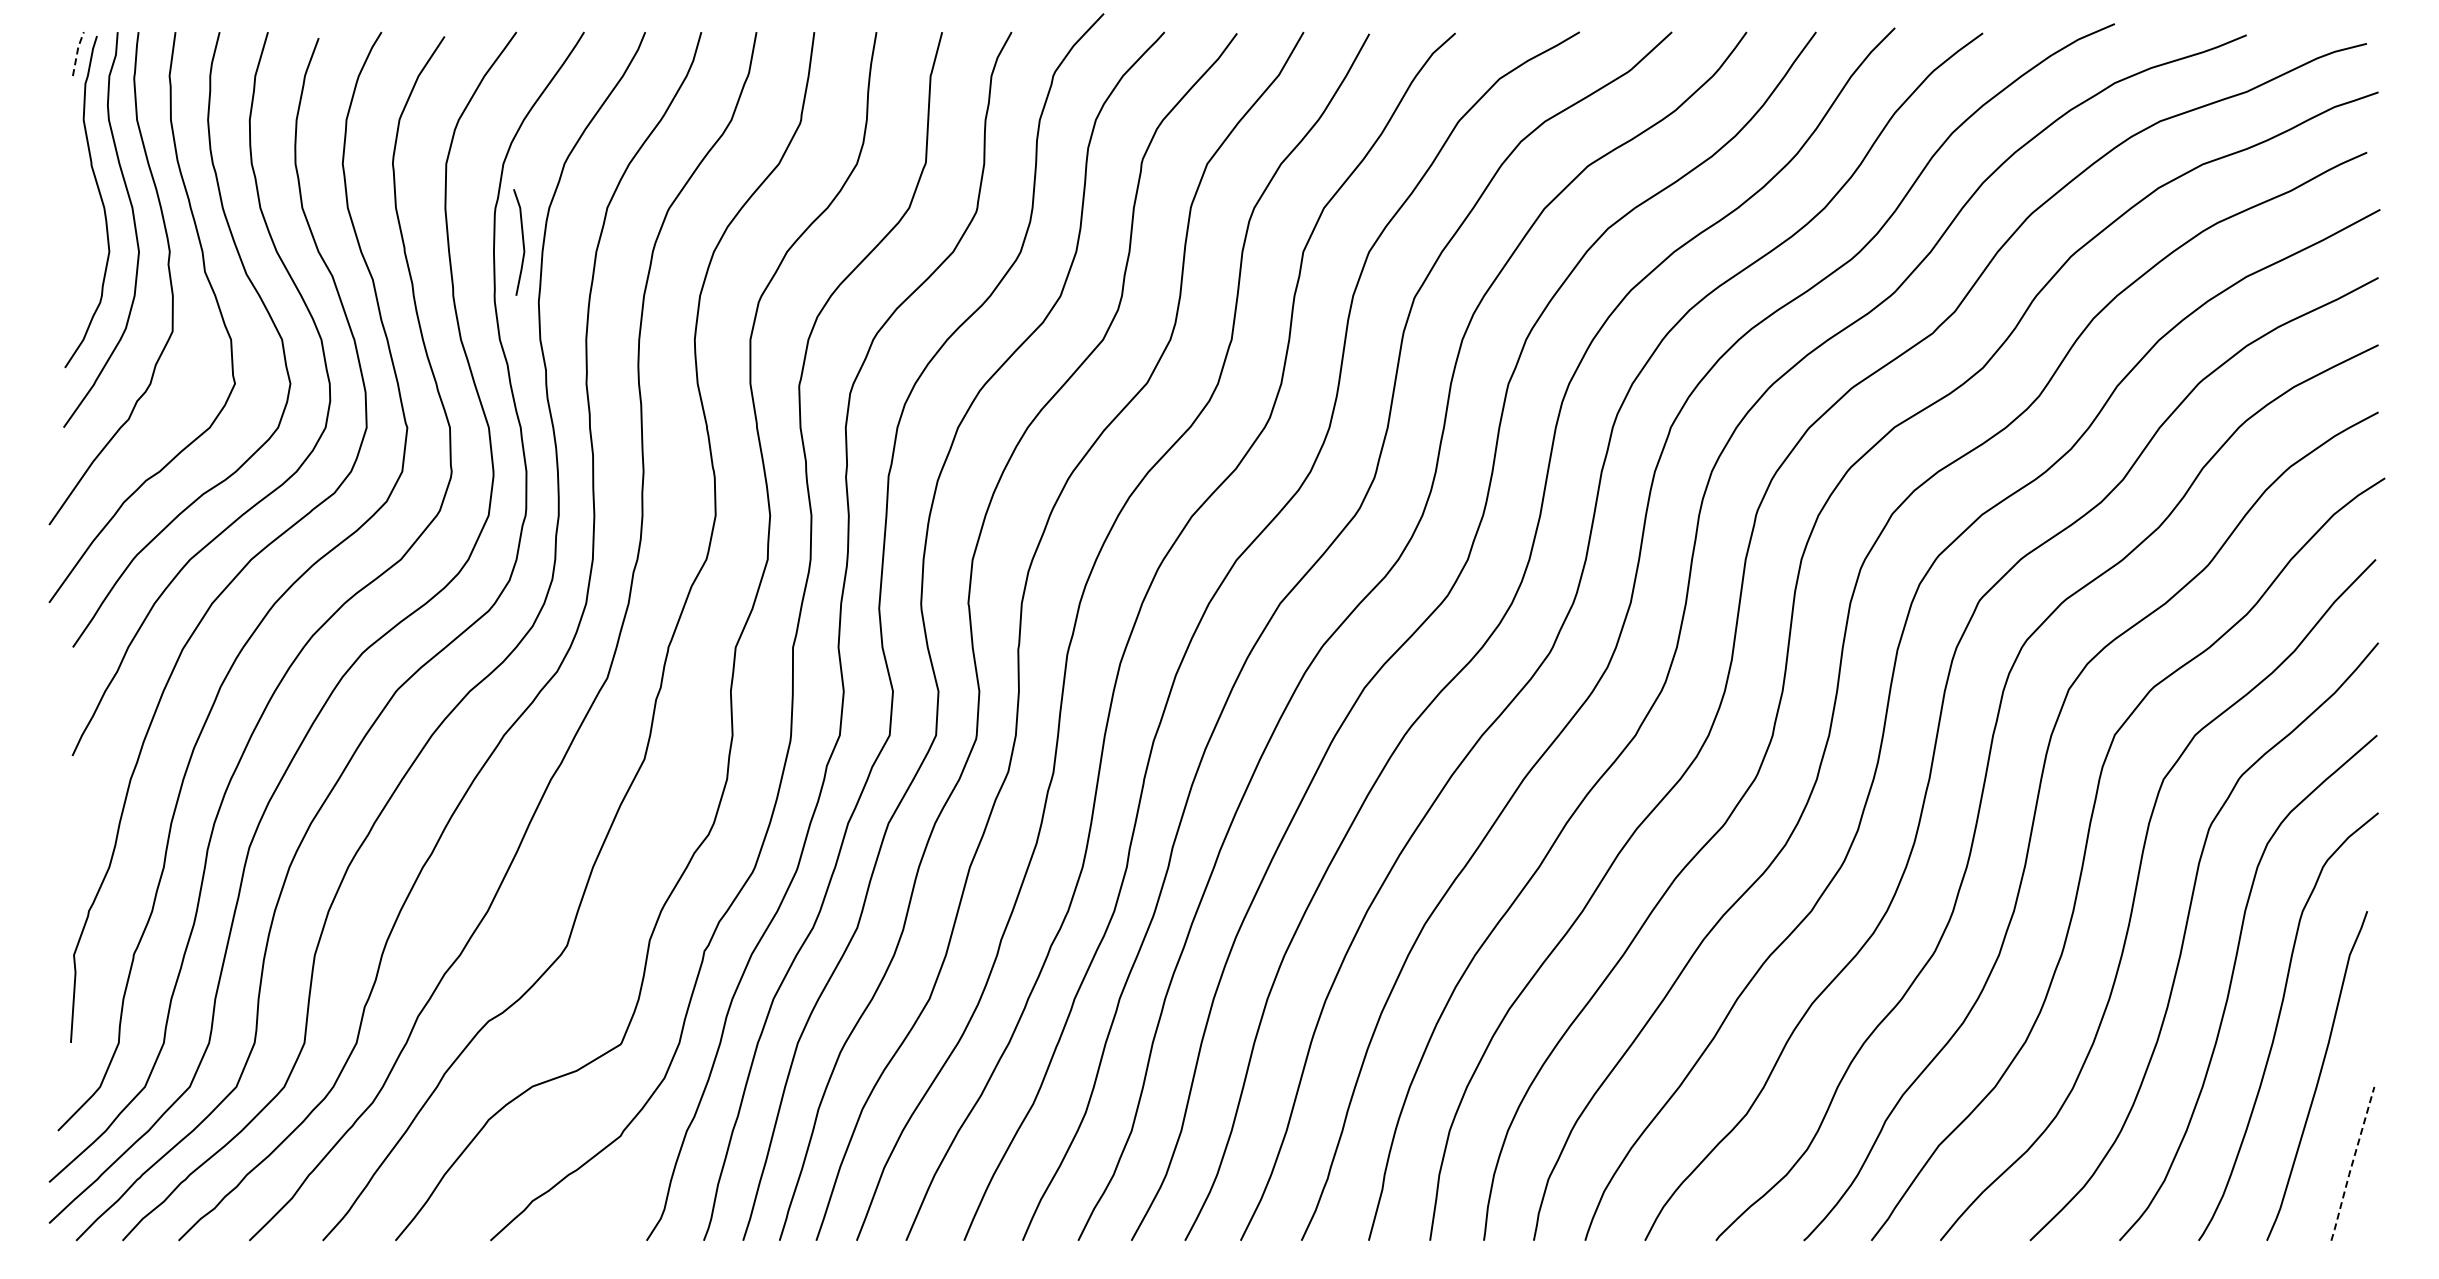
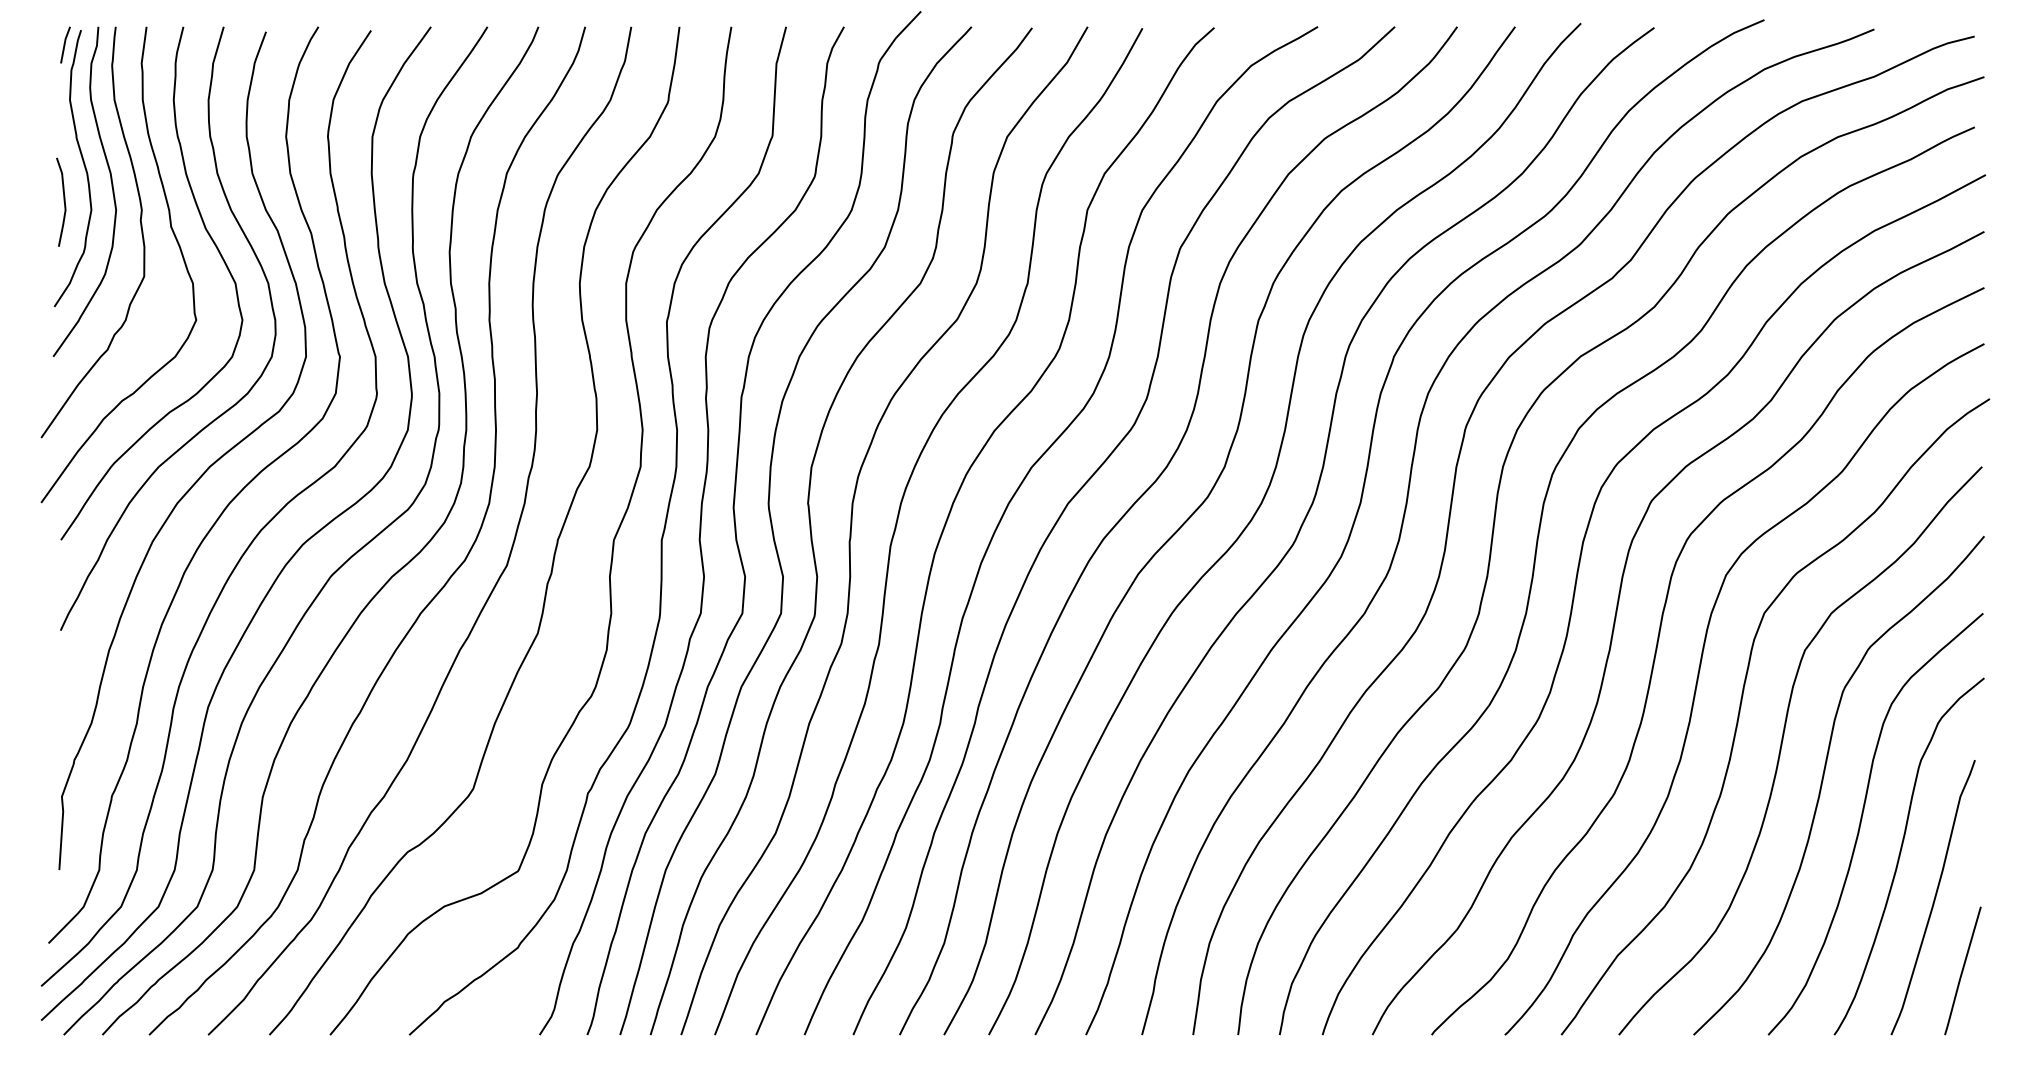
line: (77, 52) -> (64, 43), dashed -> solid
line: (522, 242) -> (64, 202), moved
line: (2352, 1164) -> (1962, 971), dashed -> solid

